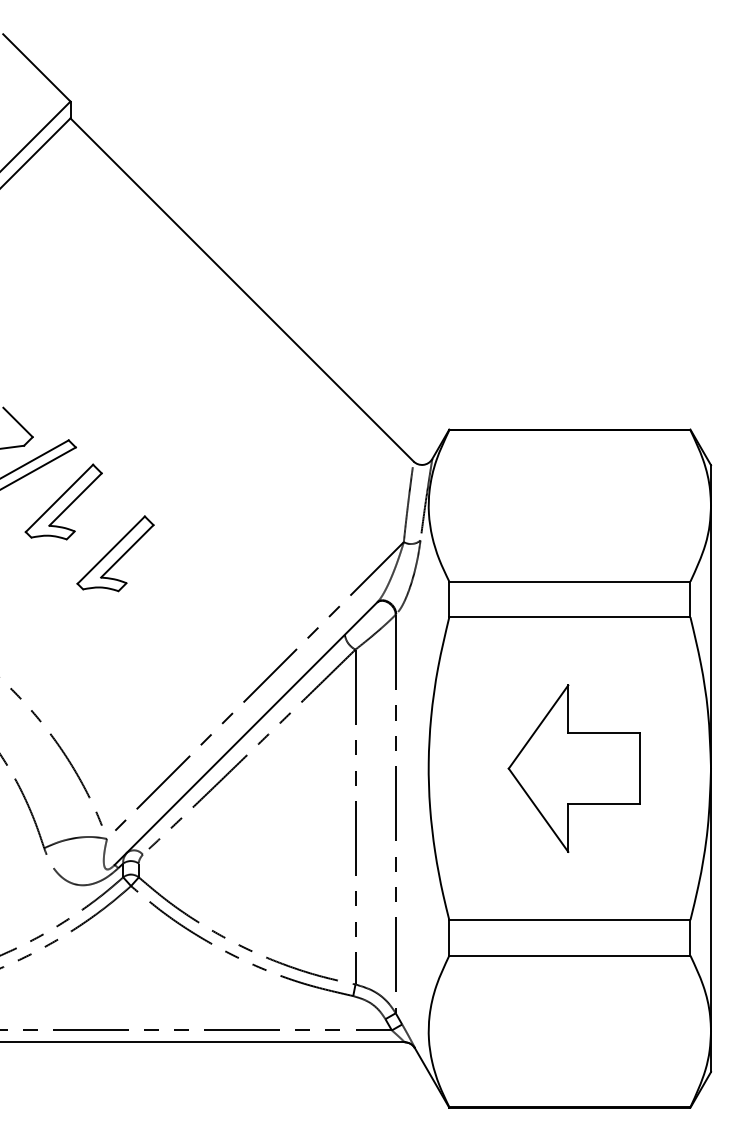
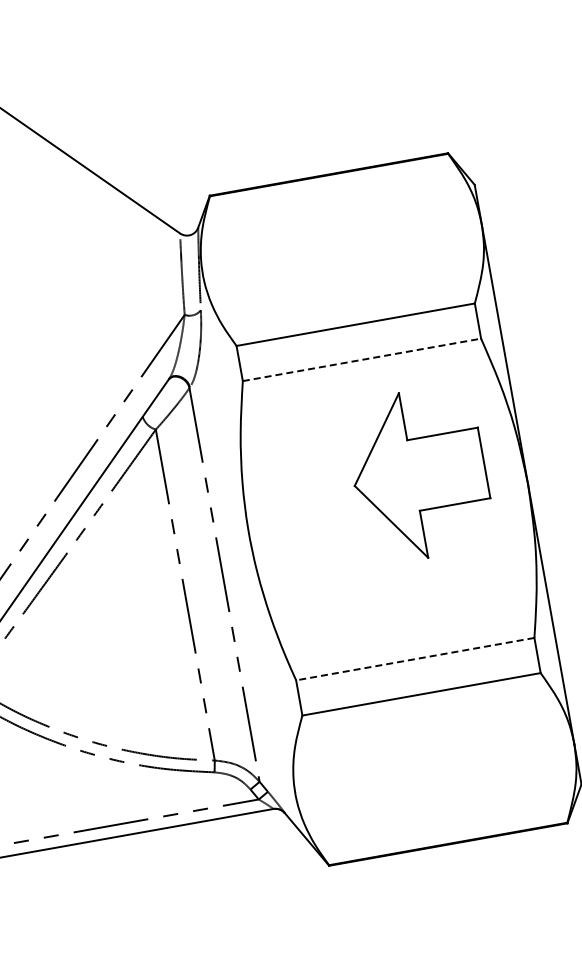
line: (569, 617) -> (361, 360), solid -> dashed
part: (573, 768) -> (418, 474), moved
line: (569, 920) -> (414, 659), solid -> dashed

